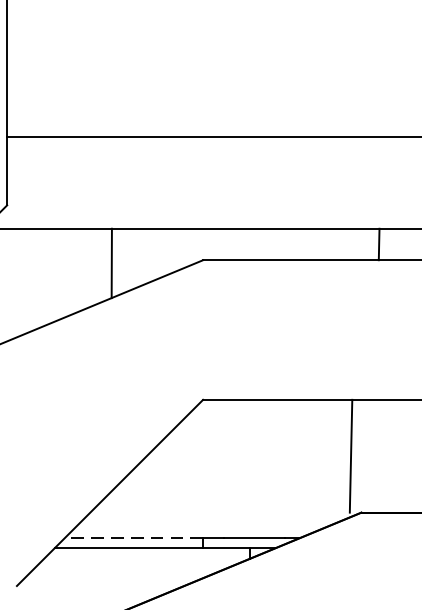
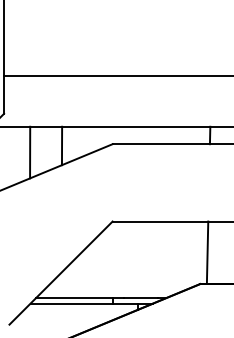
line: (54, 275) -> (30, 152), added
line: (350, 455) -> (207, 252), moved
line: (132, 538) -> (73, 298), dashed -> solid

